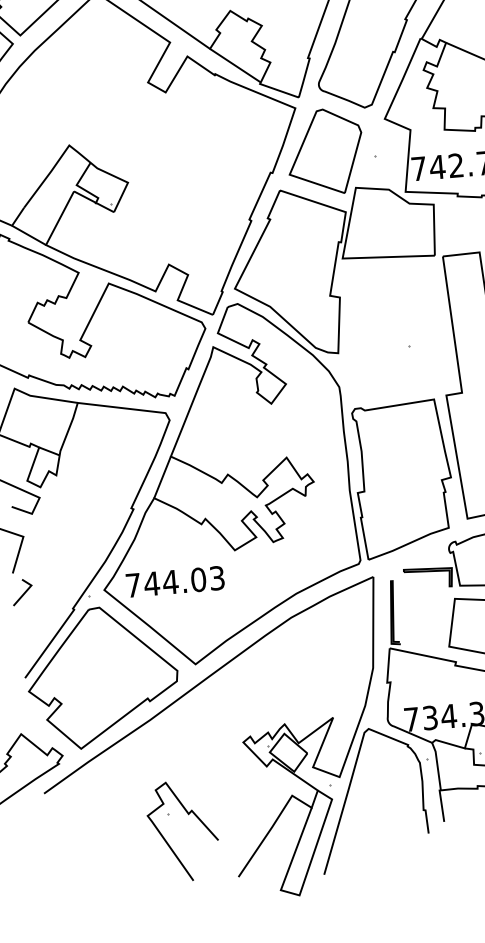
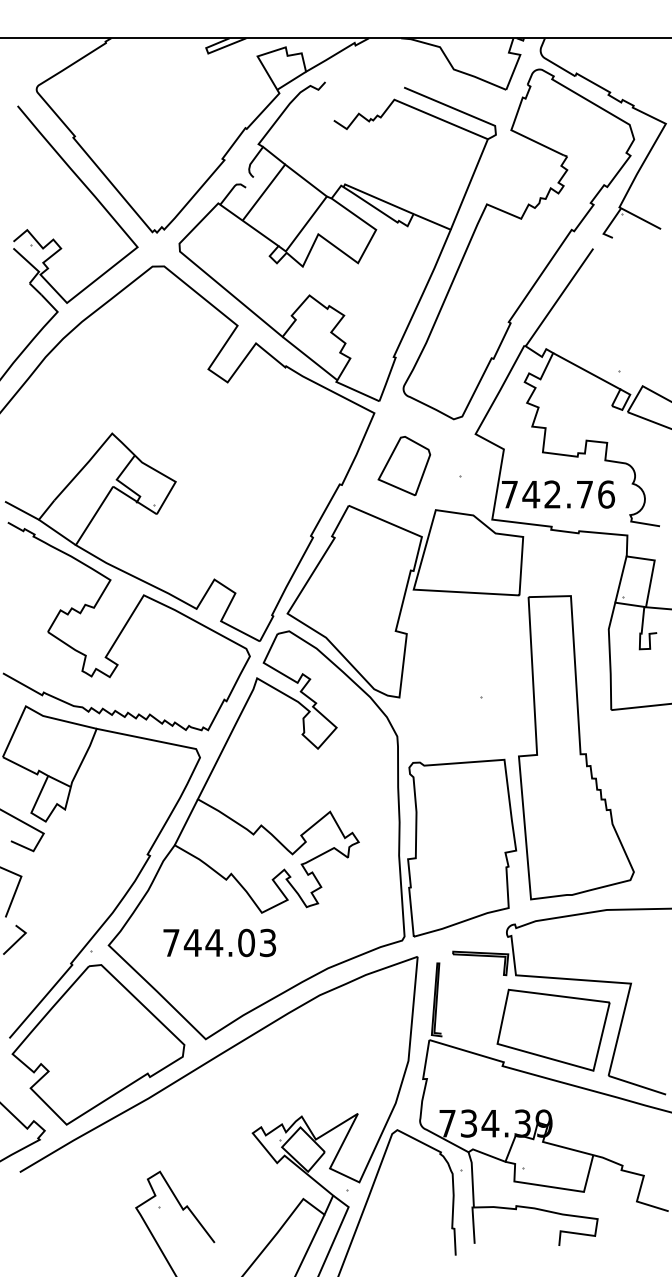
part: (325, 151) -> (404, 465), size x0.6
text: (175, 581) -> (219, 942), moved

